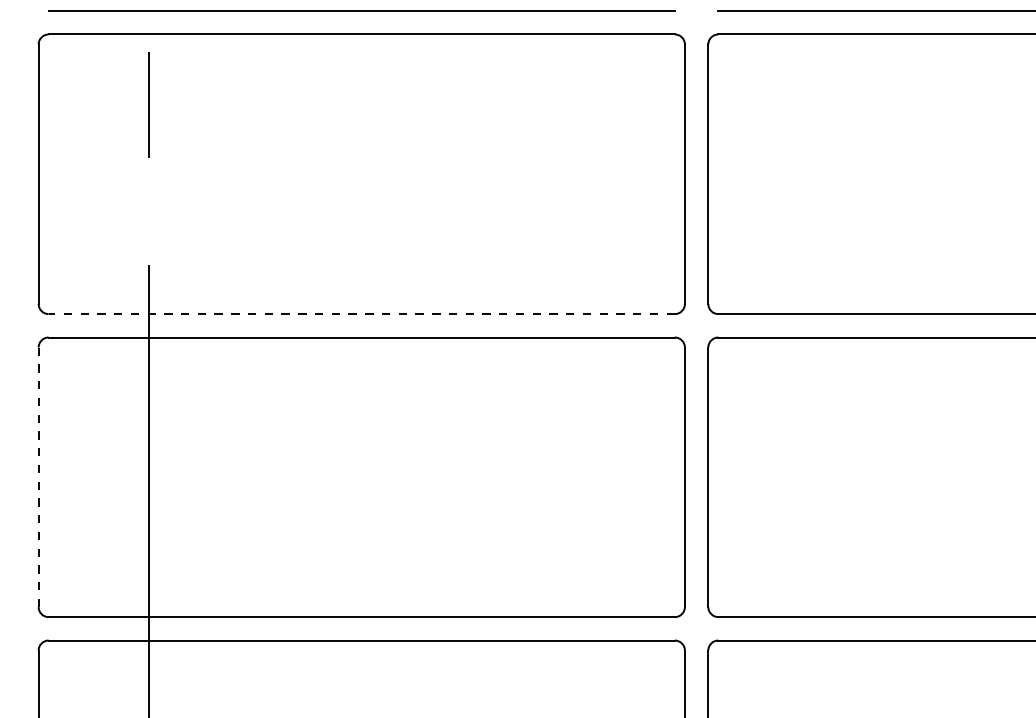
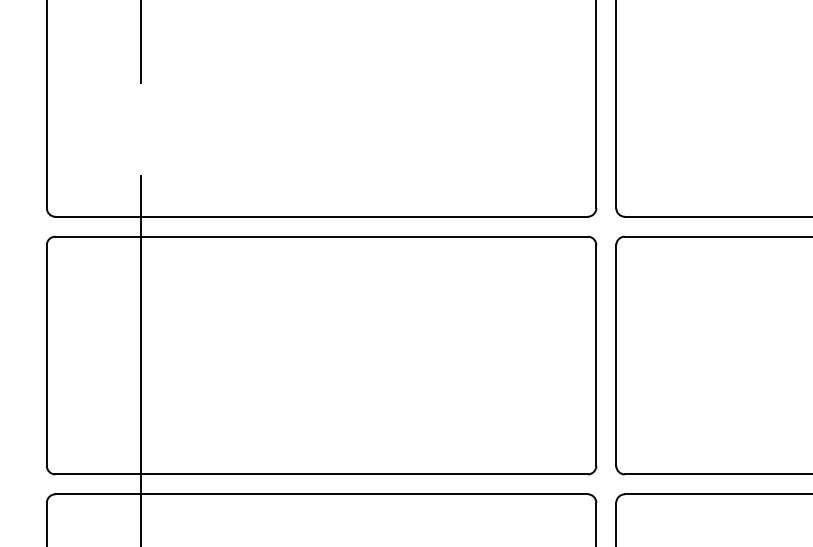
line: (361, 314) -> (321, 217), dashed -> solid
line: (38, 477) -> (46, 355), dashed -> solid

